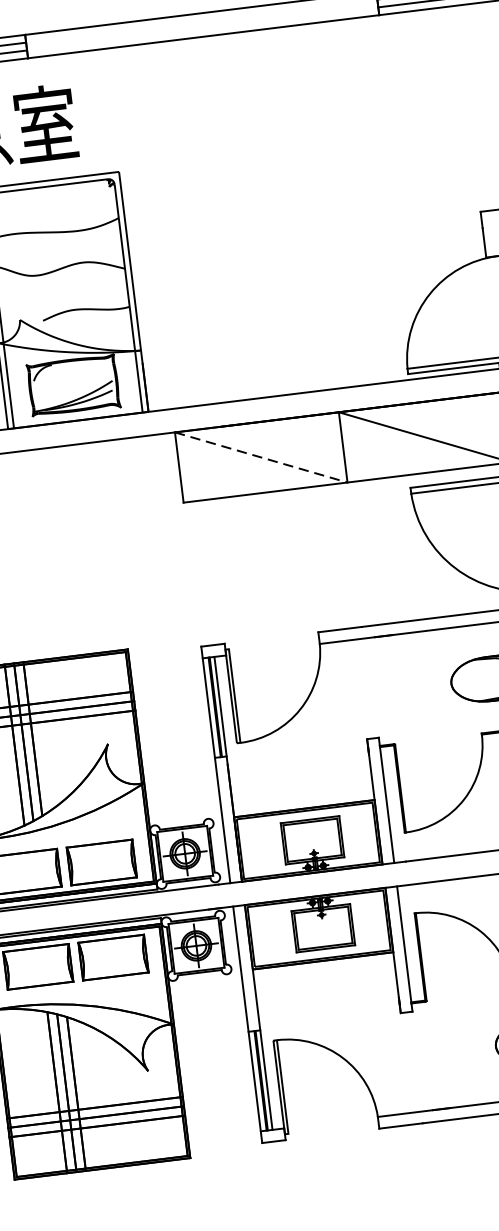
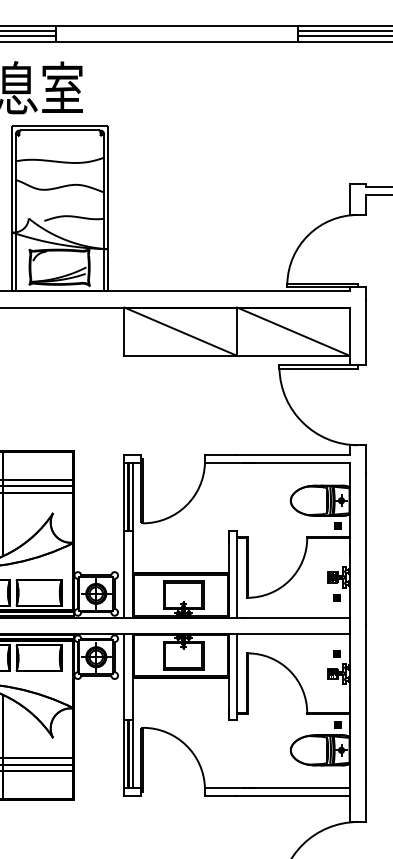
line: (262, 457) -> (181, 331), dashed -> solid

